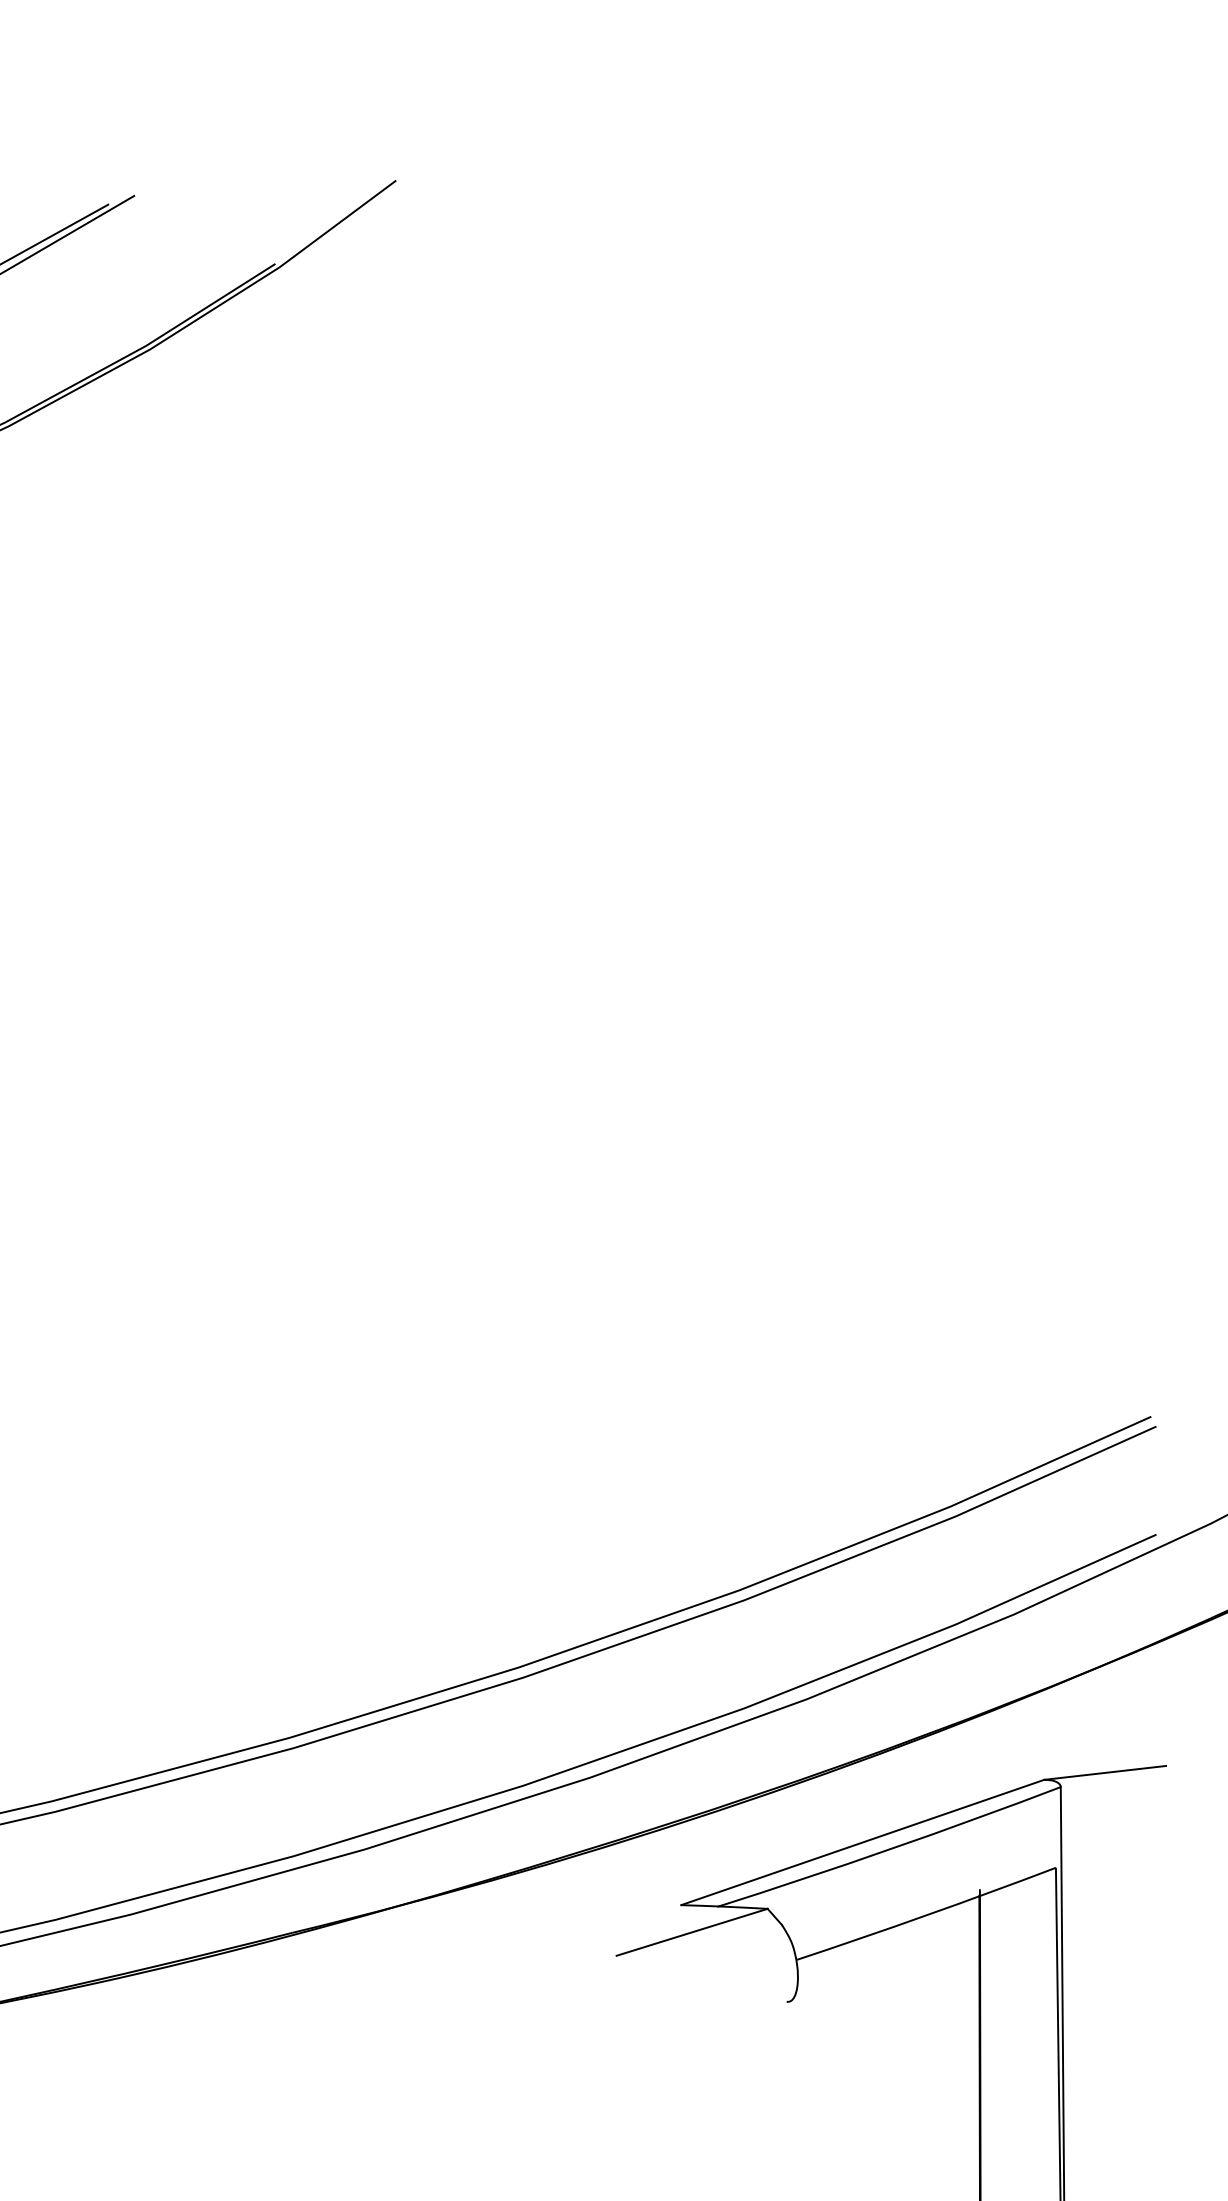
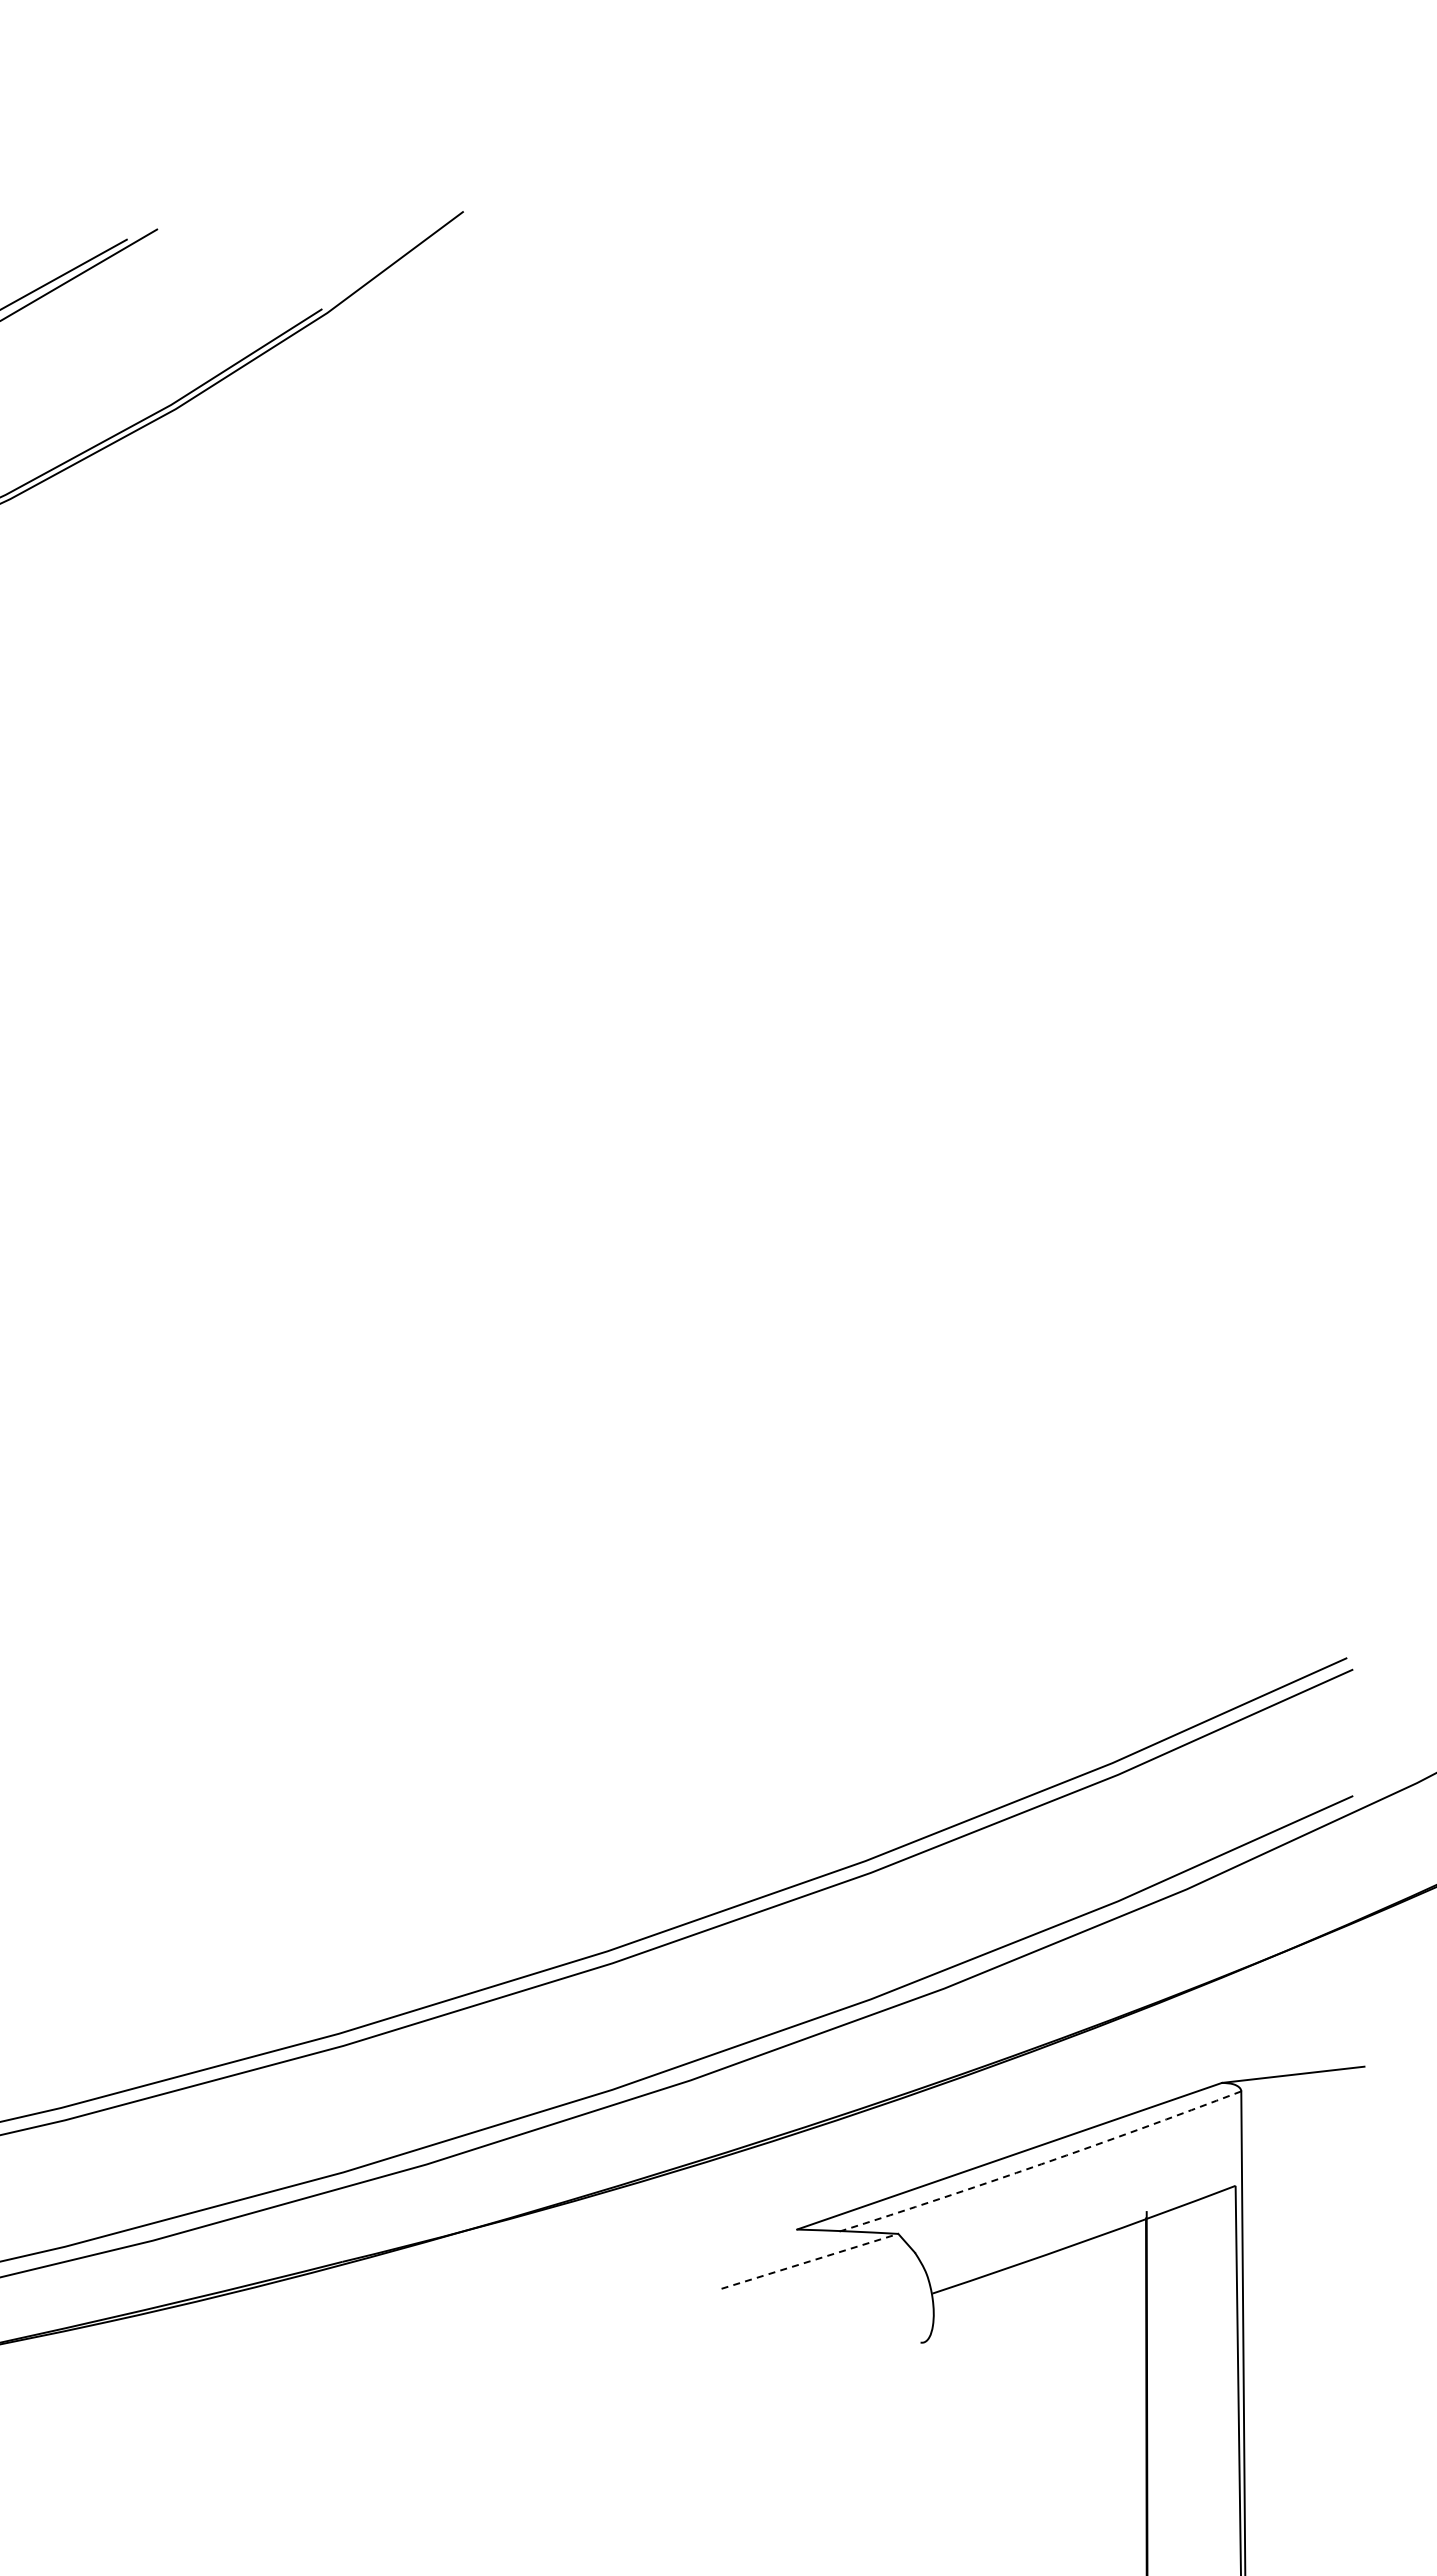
arc: (890, 1849) -> (1041, 2164), solid -> dashed
line: (691, 1932) -> (809, 2261), solid -> dashed

